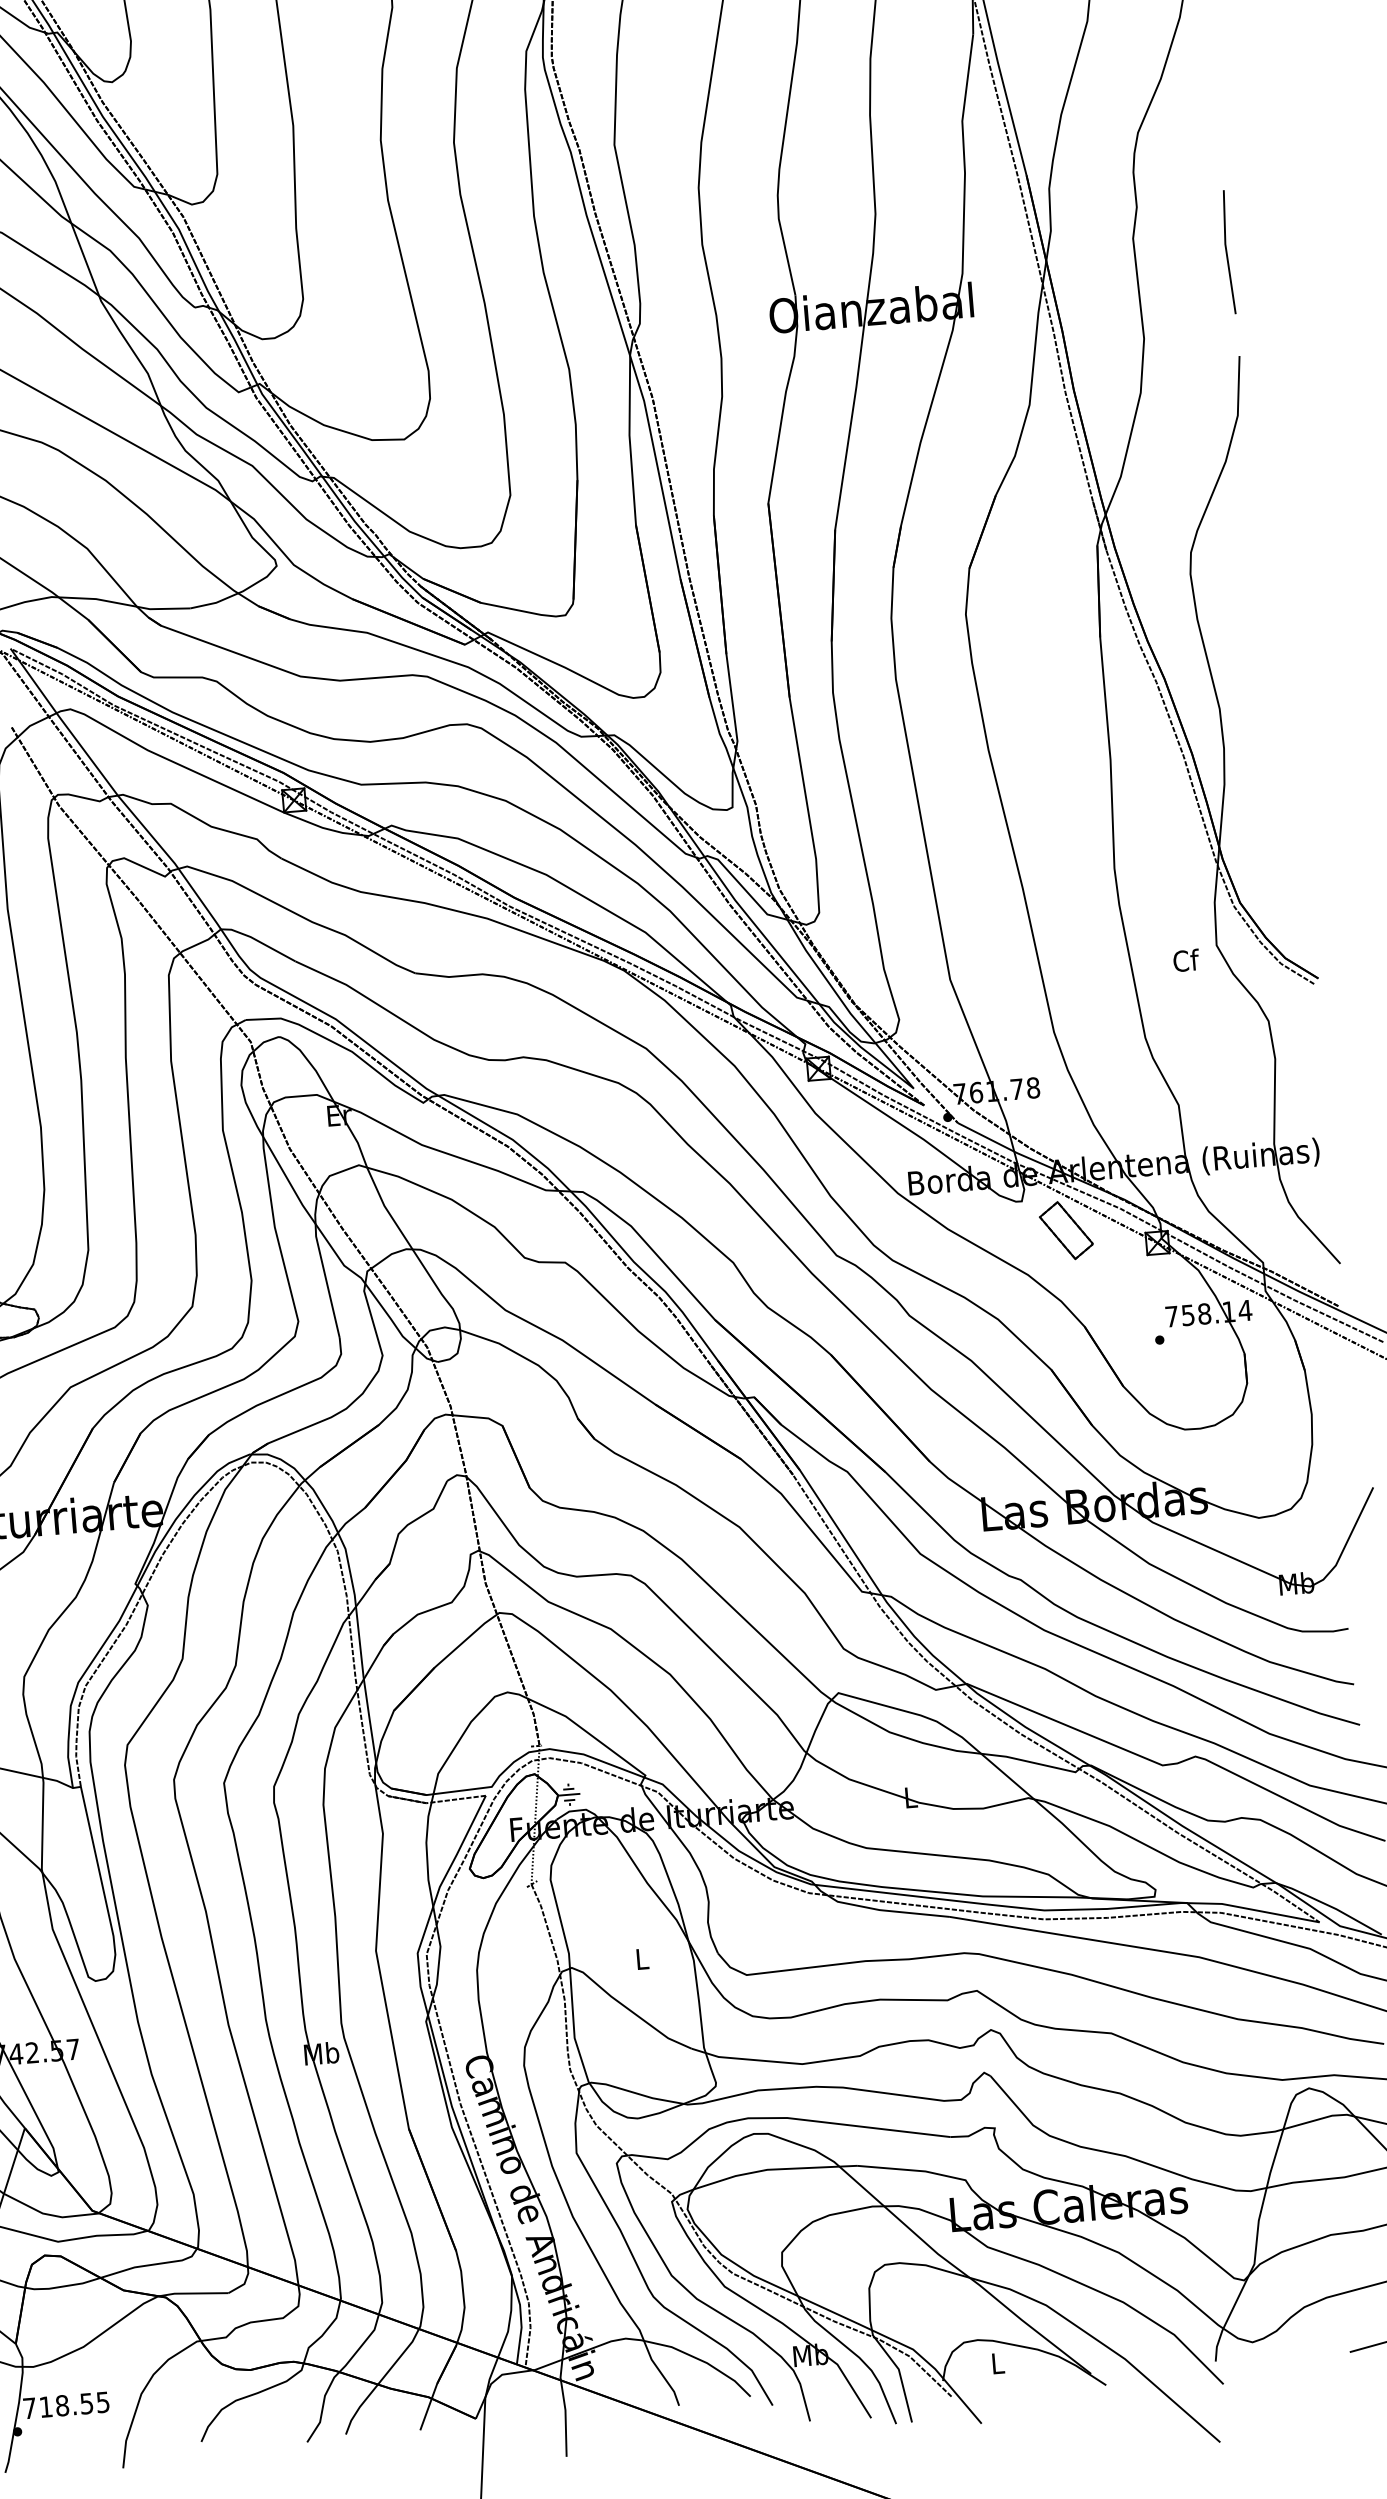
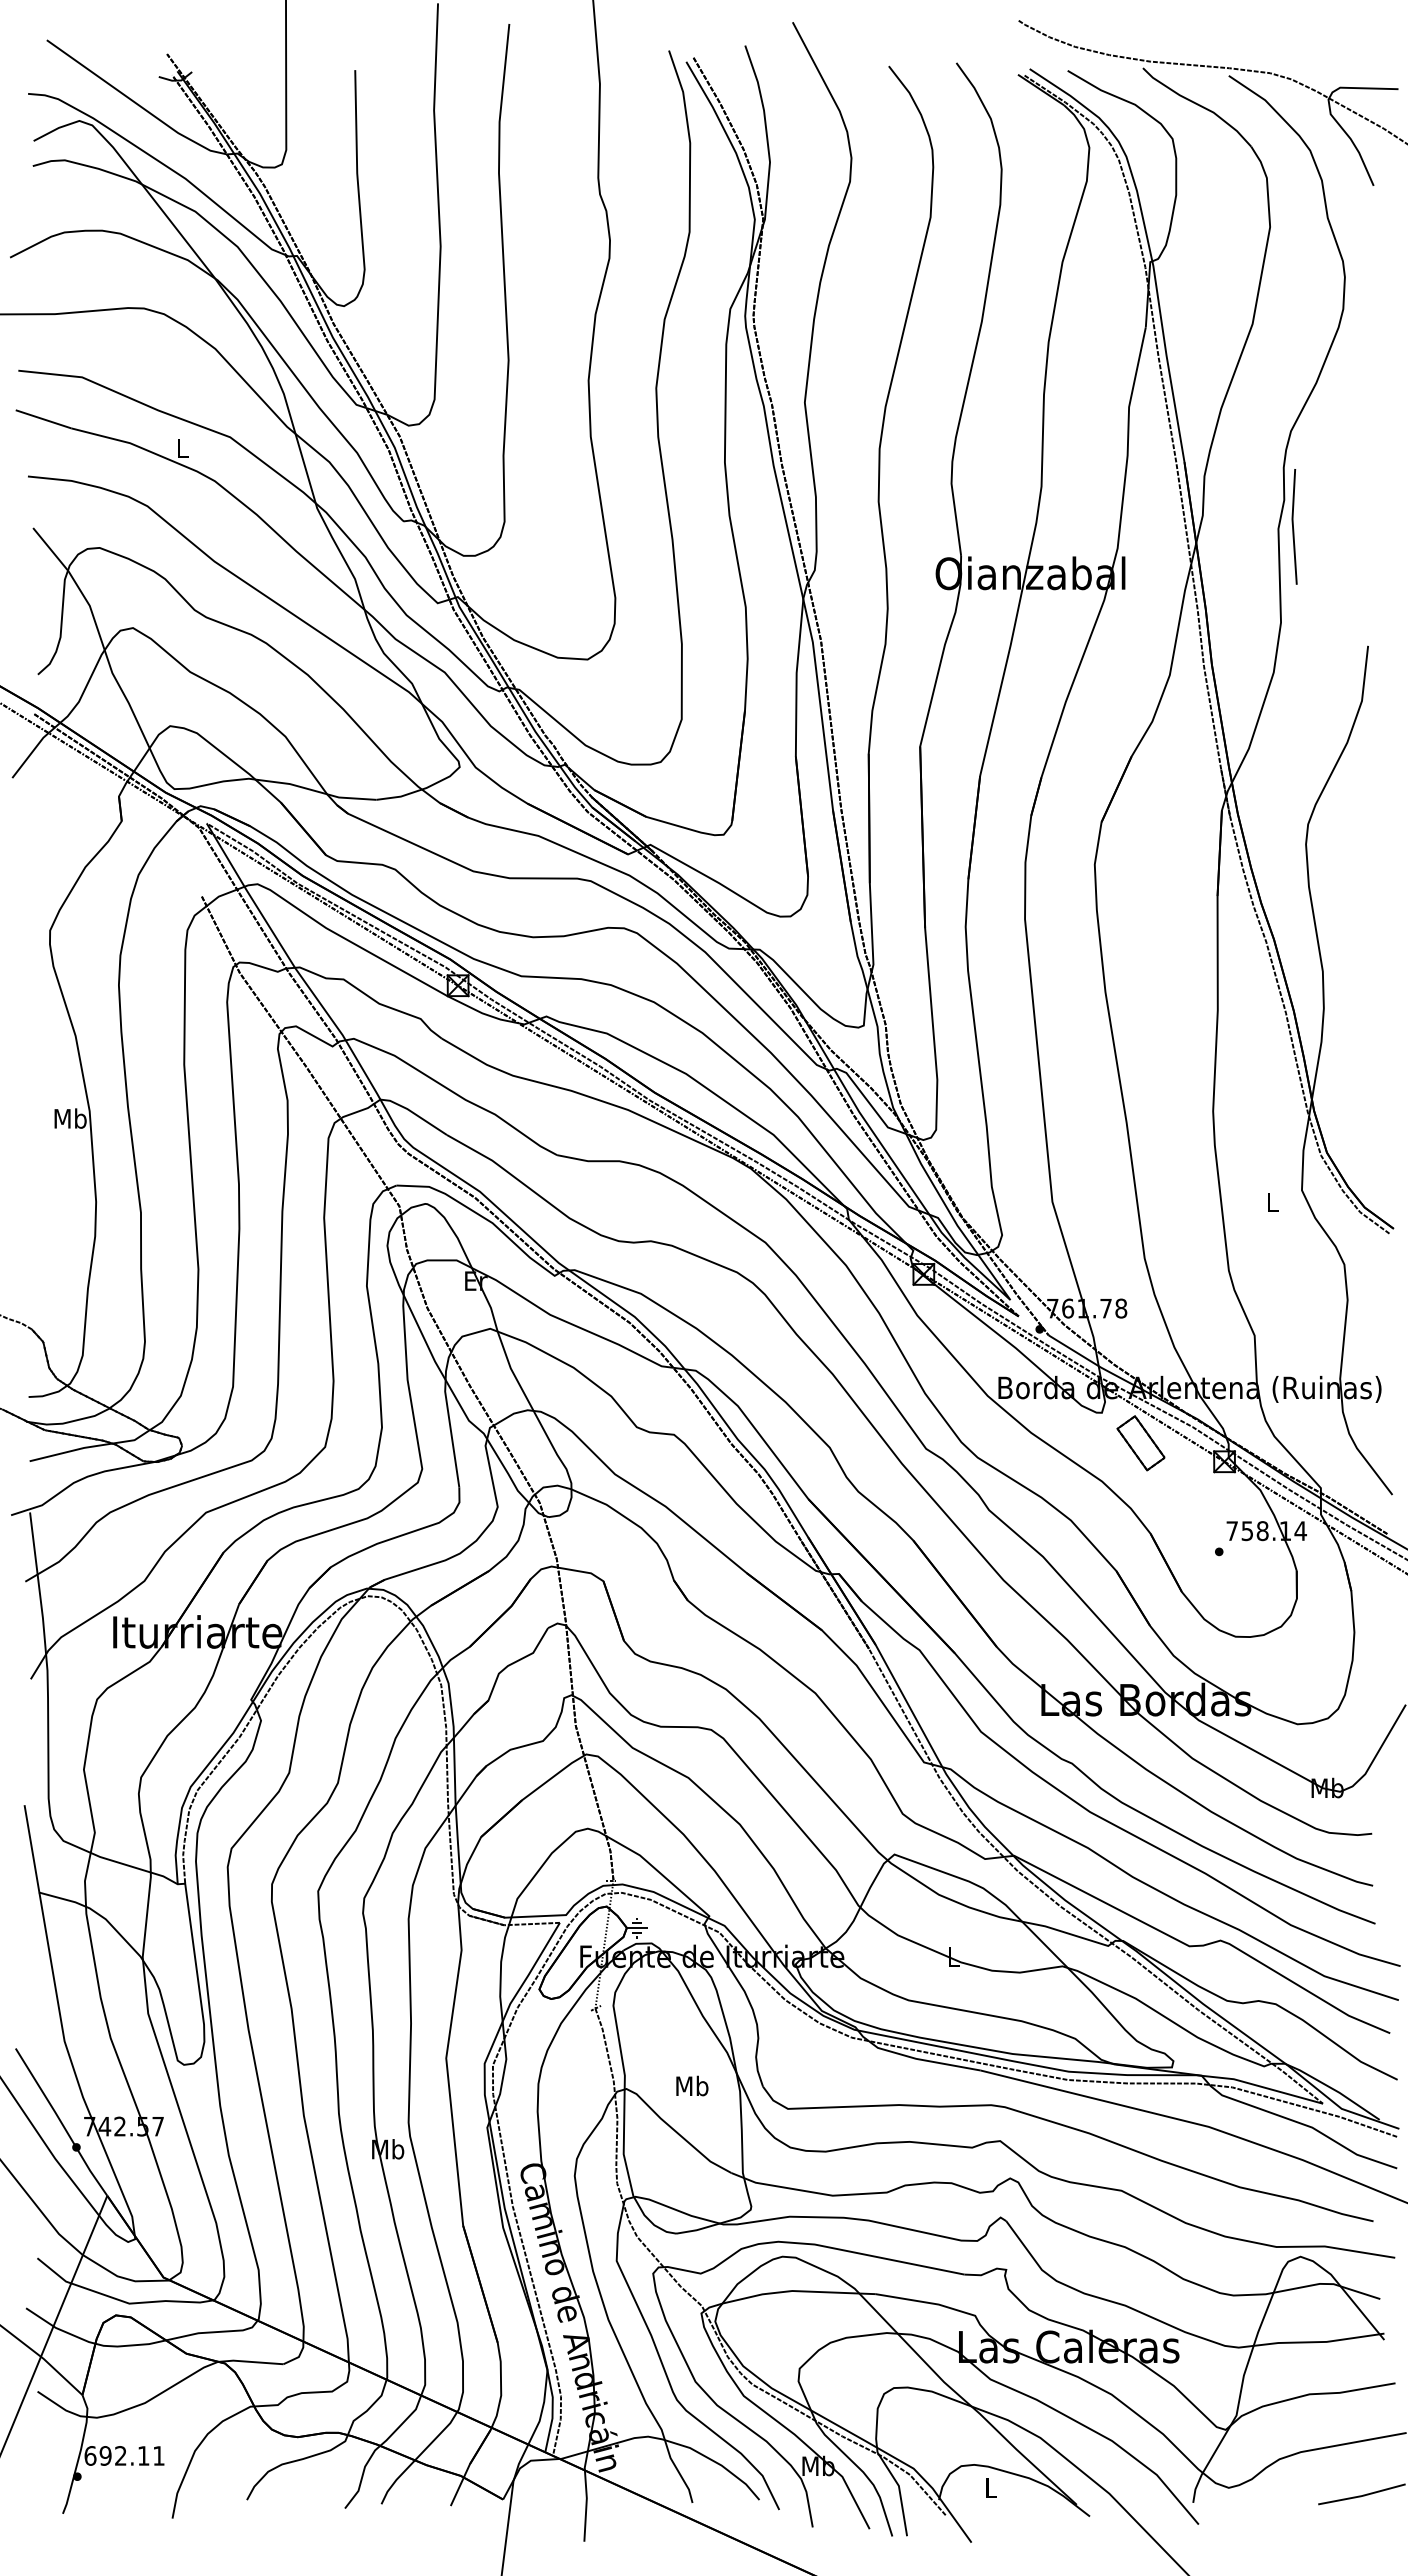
line: (1227, 251) -> (1293, 526), moved
text: (1186, 959) -> (1272, 1201), Cf -> L
text: (642, 1958) -> (692, 2085), L -> Mb
text: (66, 2404) -> (124, 2455), 718.55 -> 692.11

